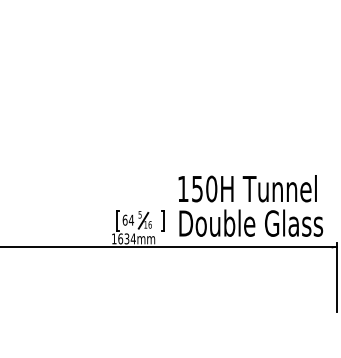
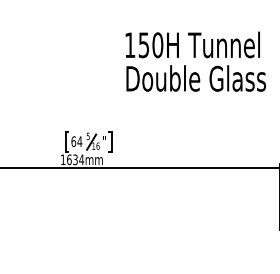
text: (250, 205) -> (195, 61), moved

